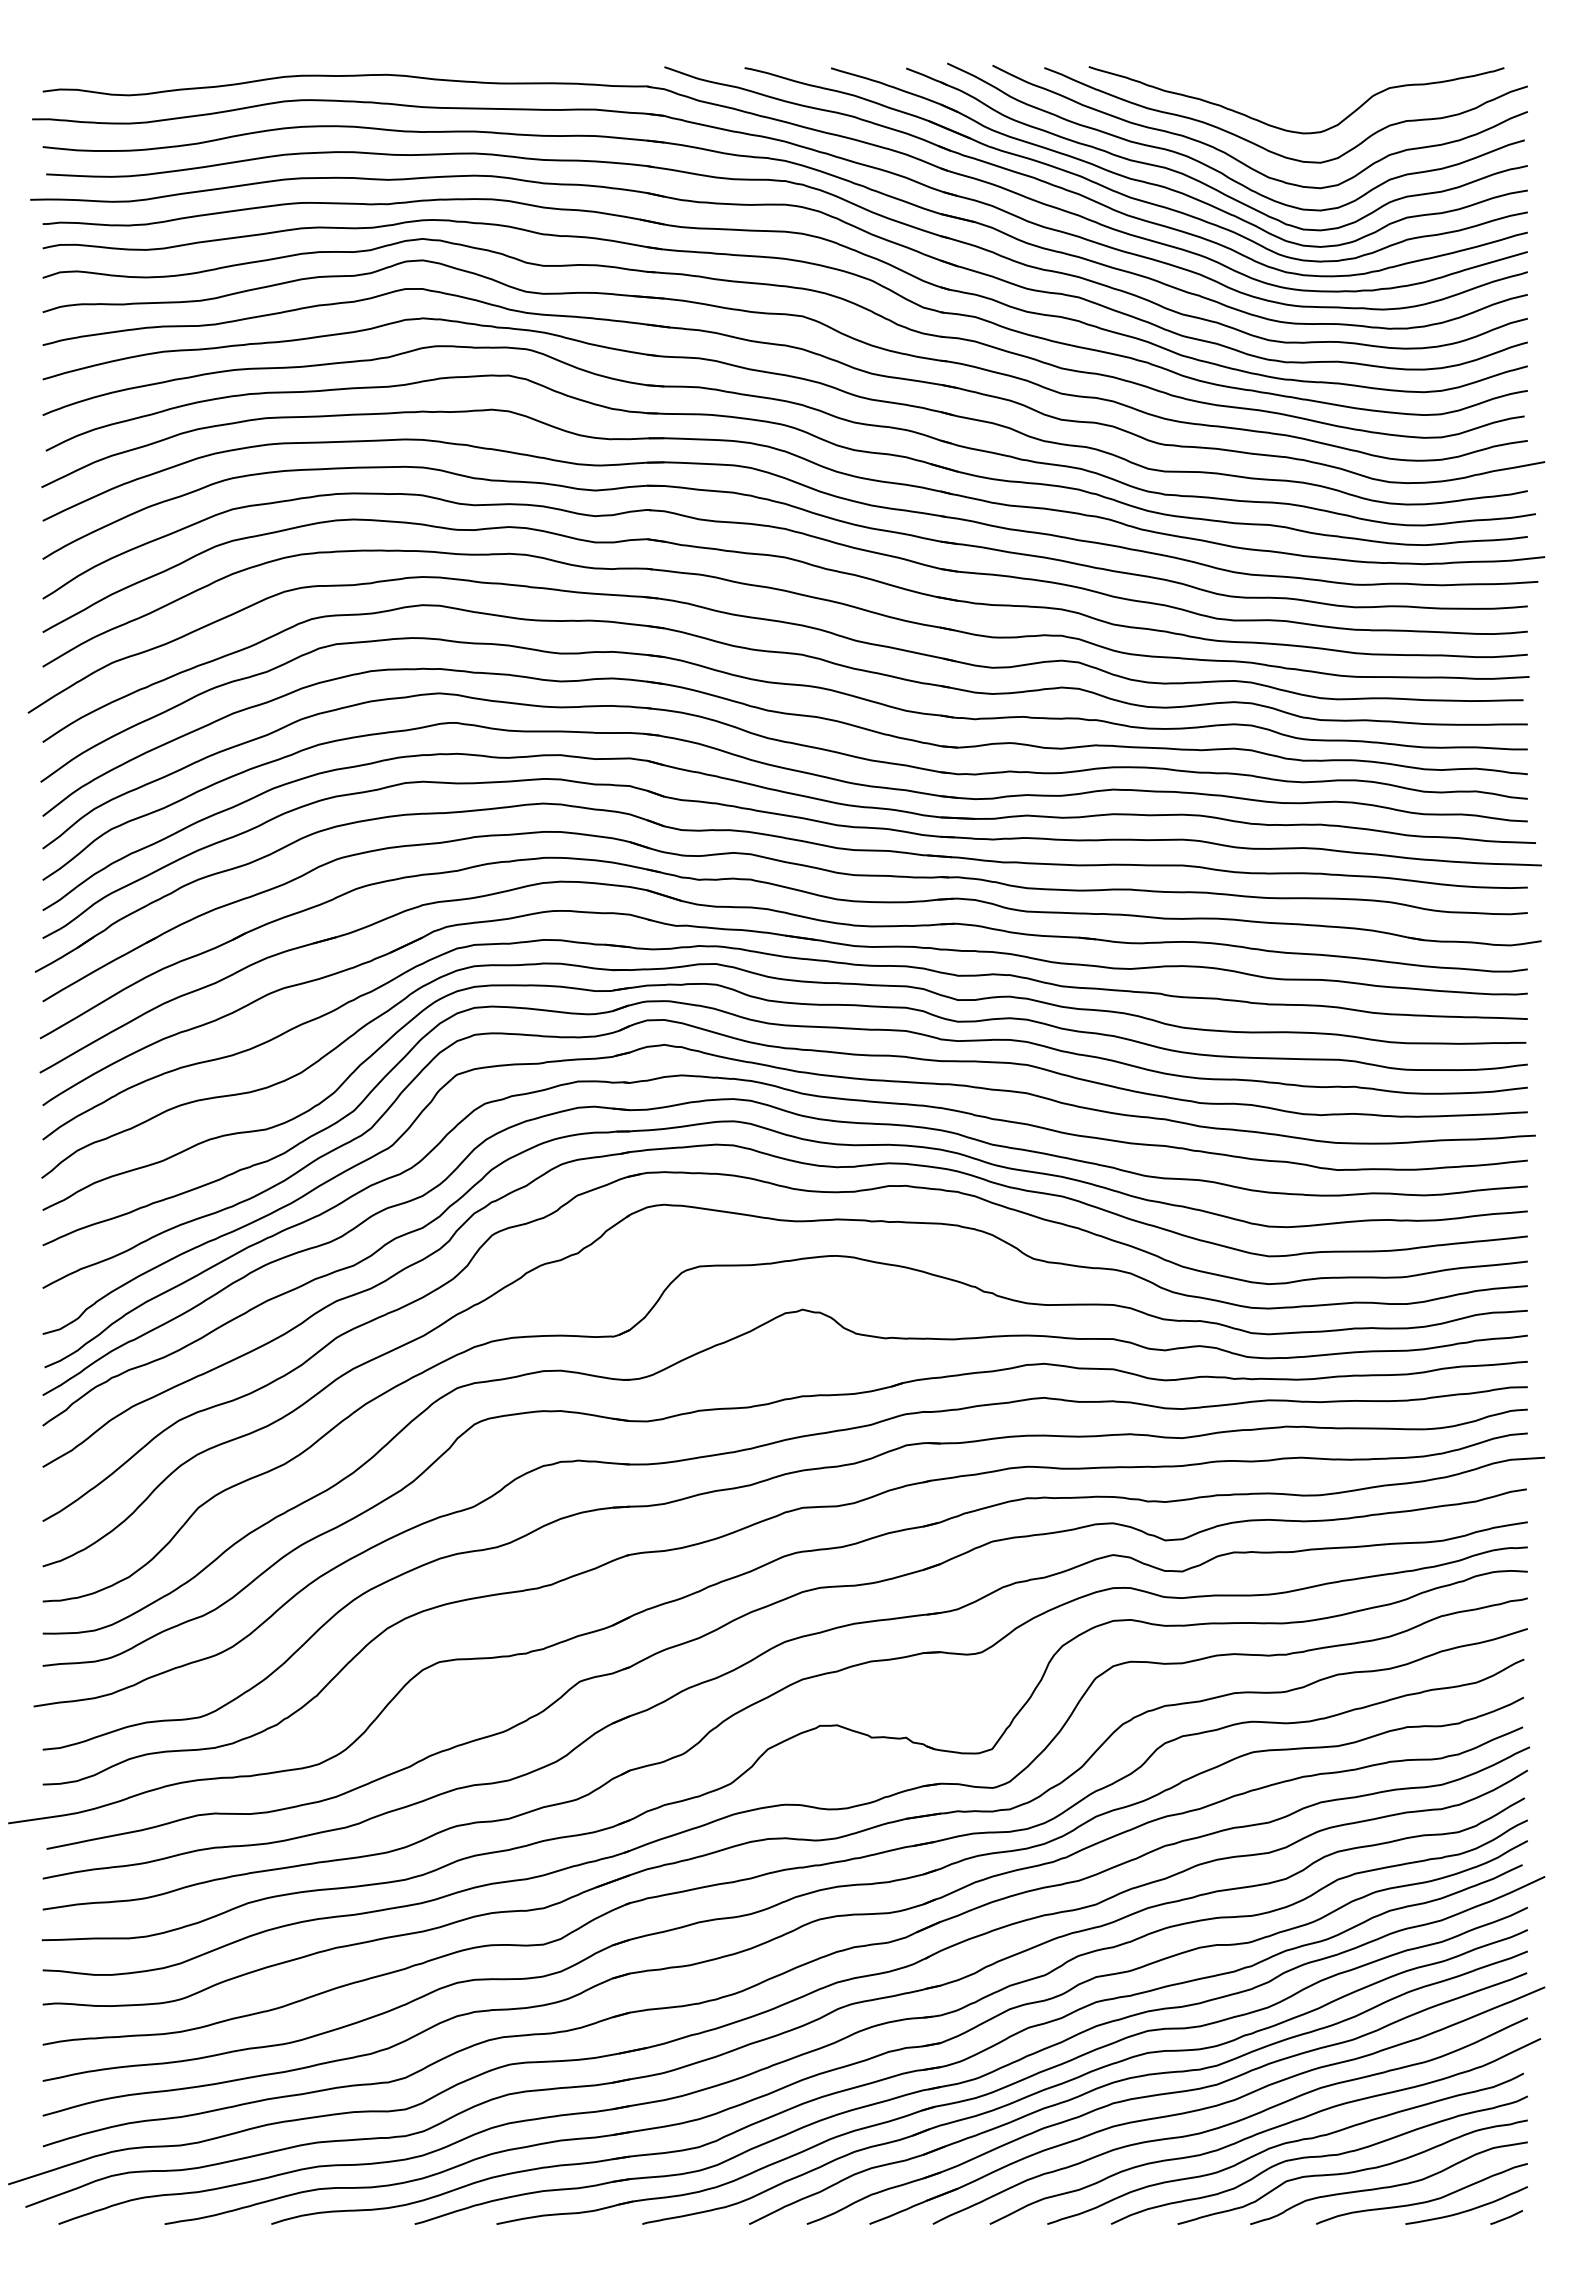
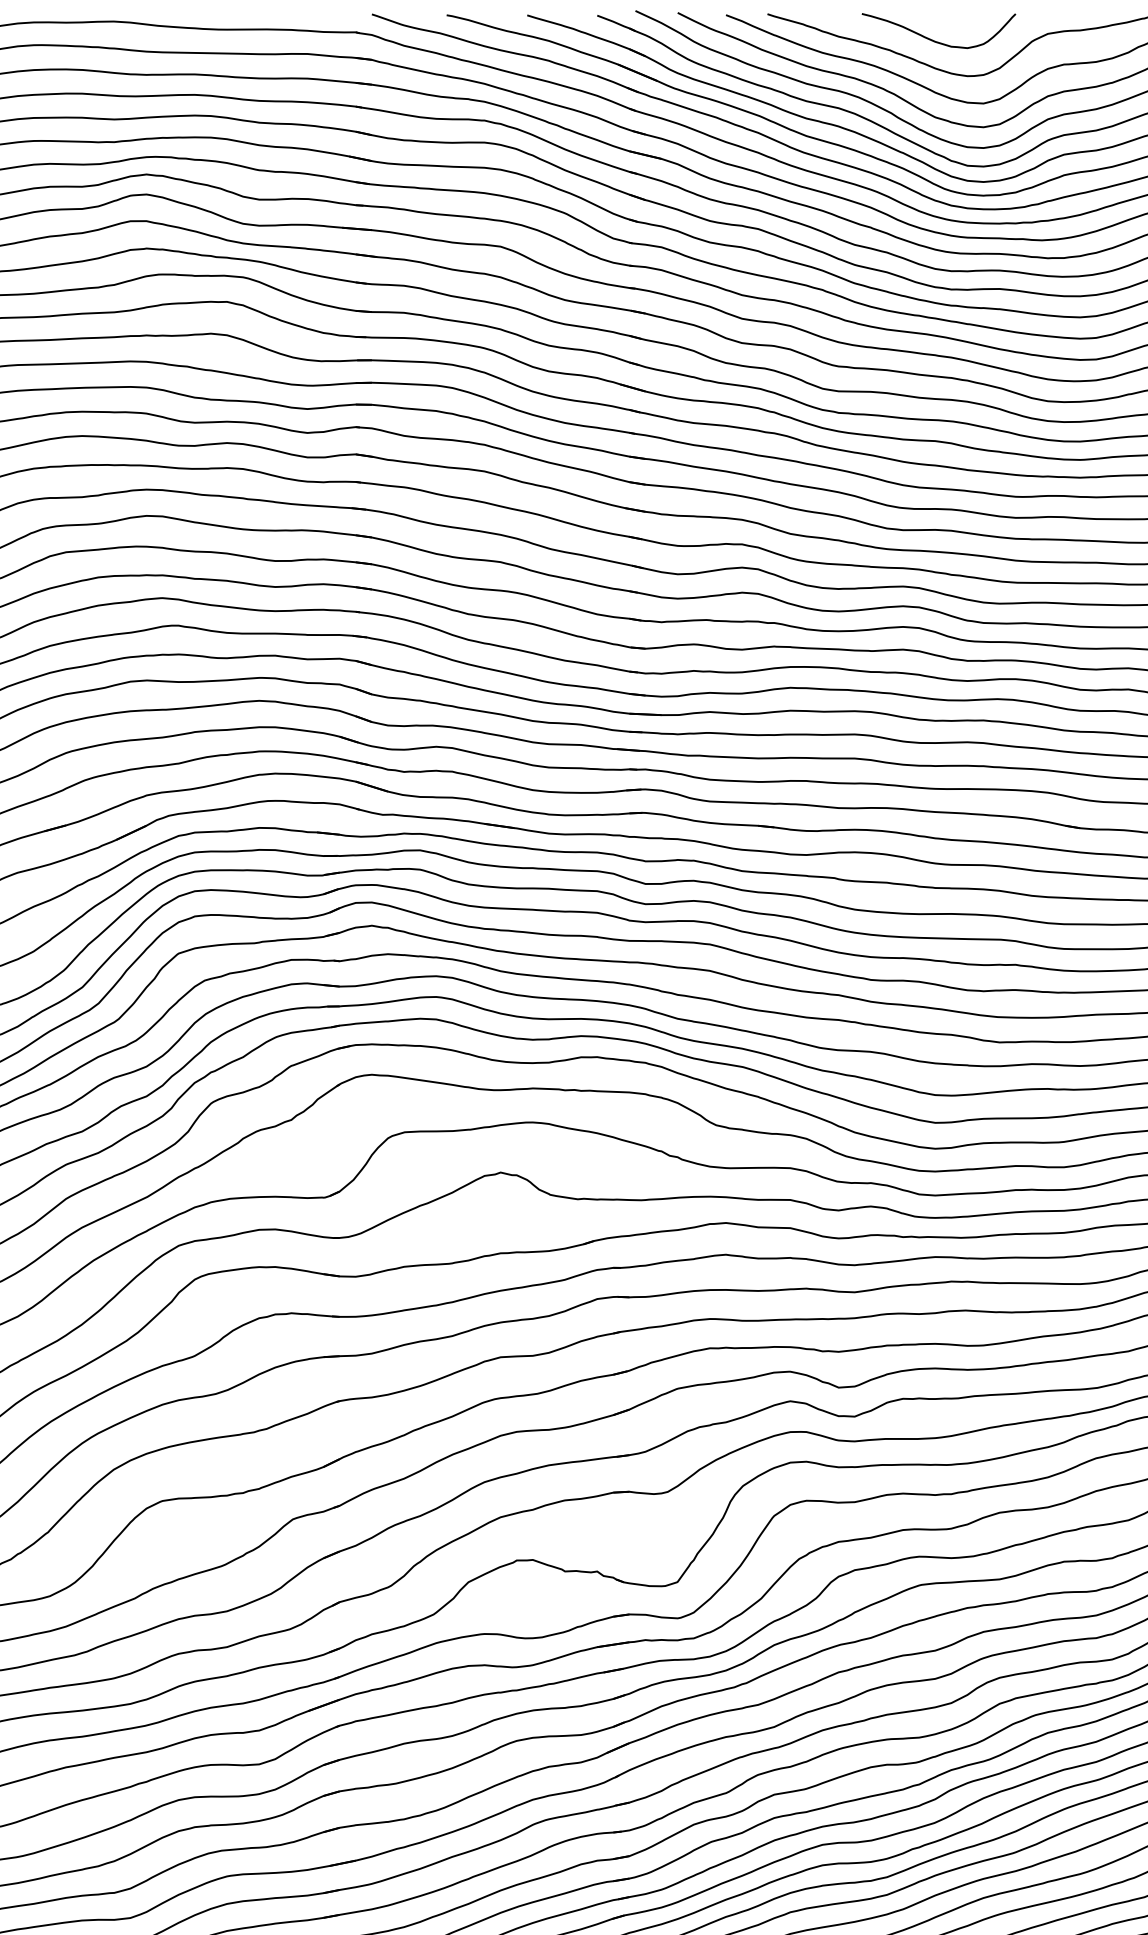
curve: (1269, 95) -> (935, 40), added

